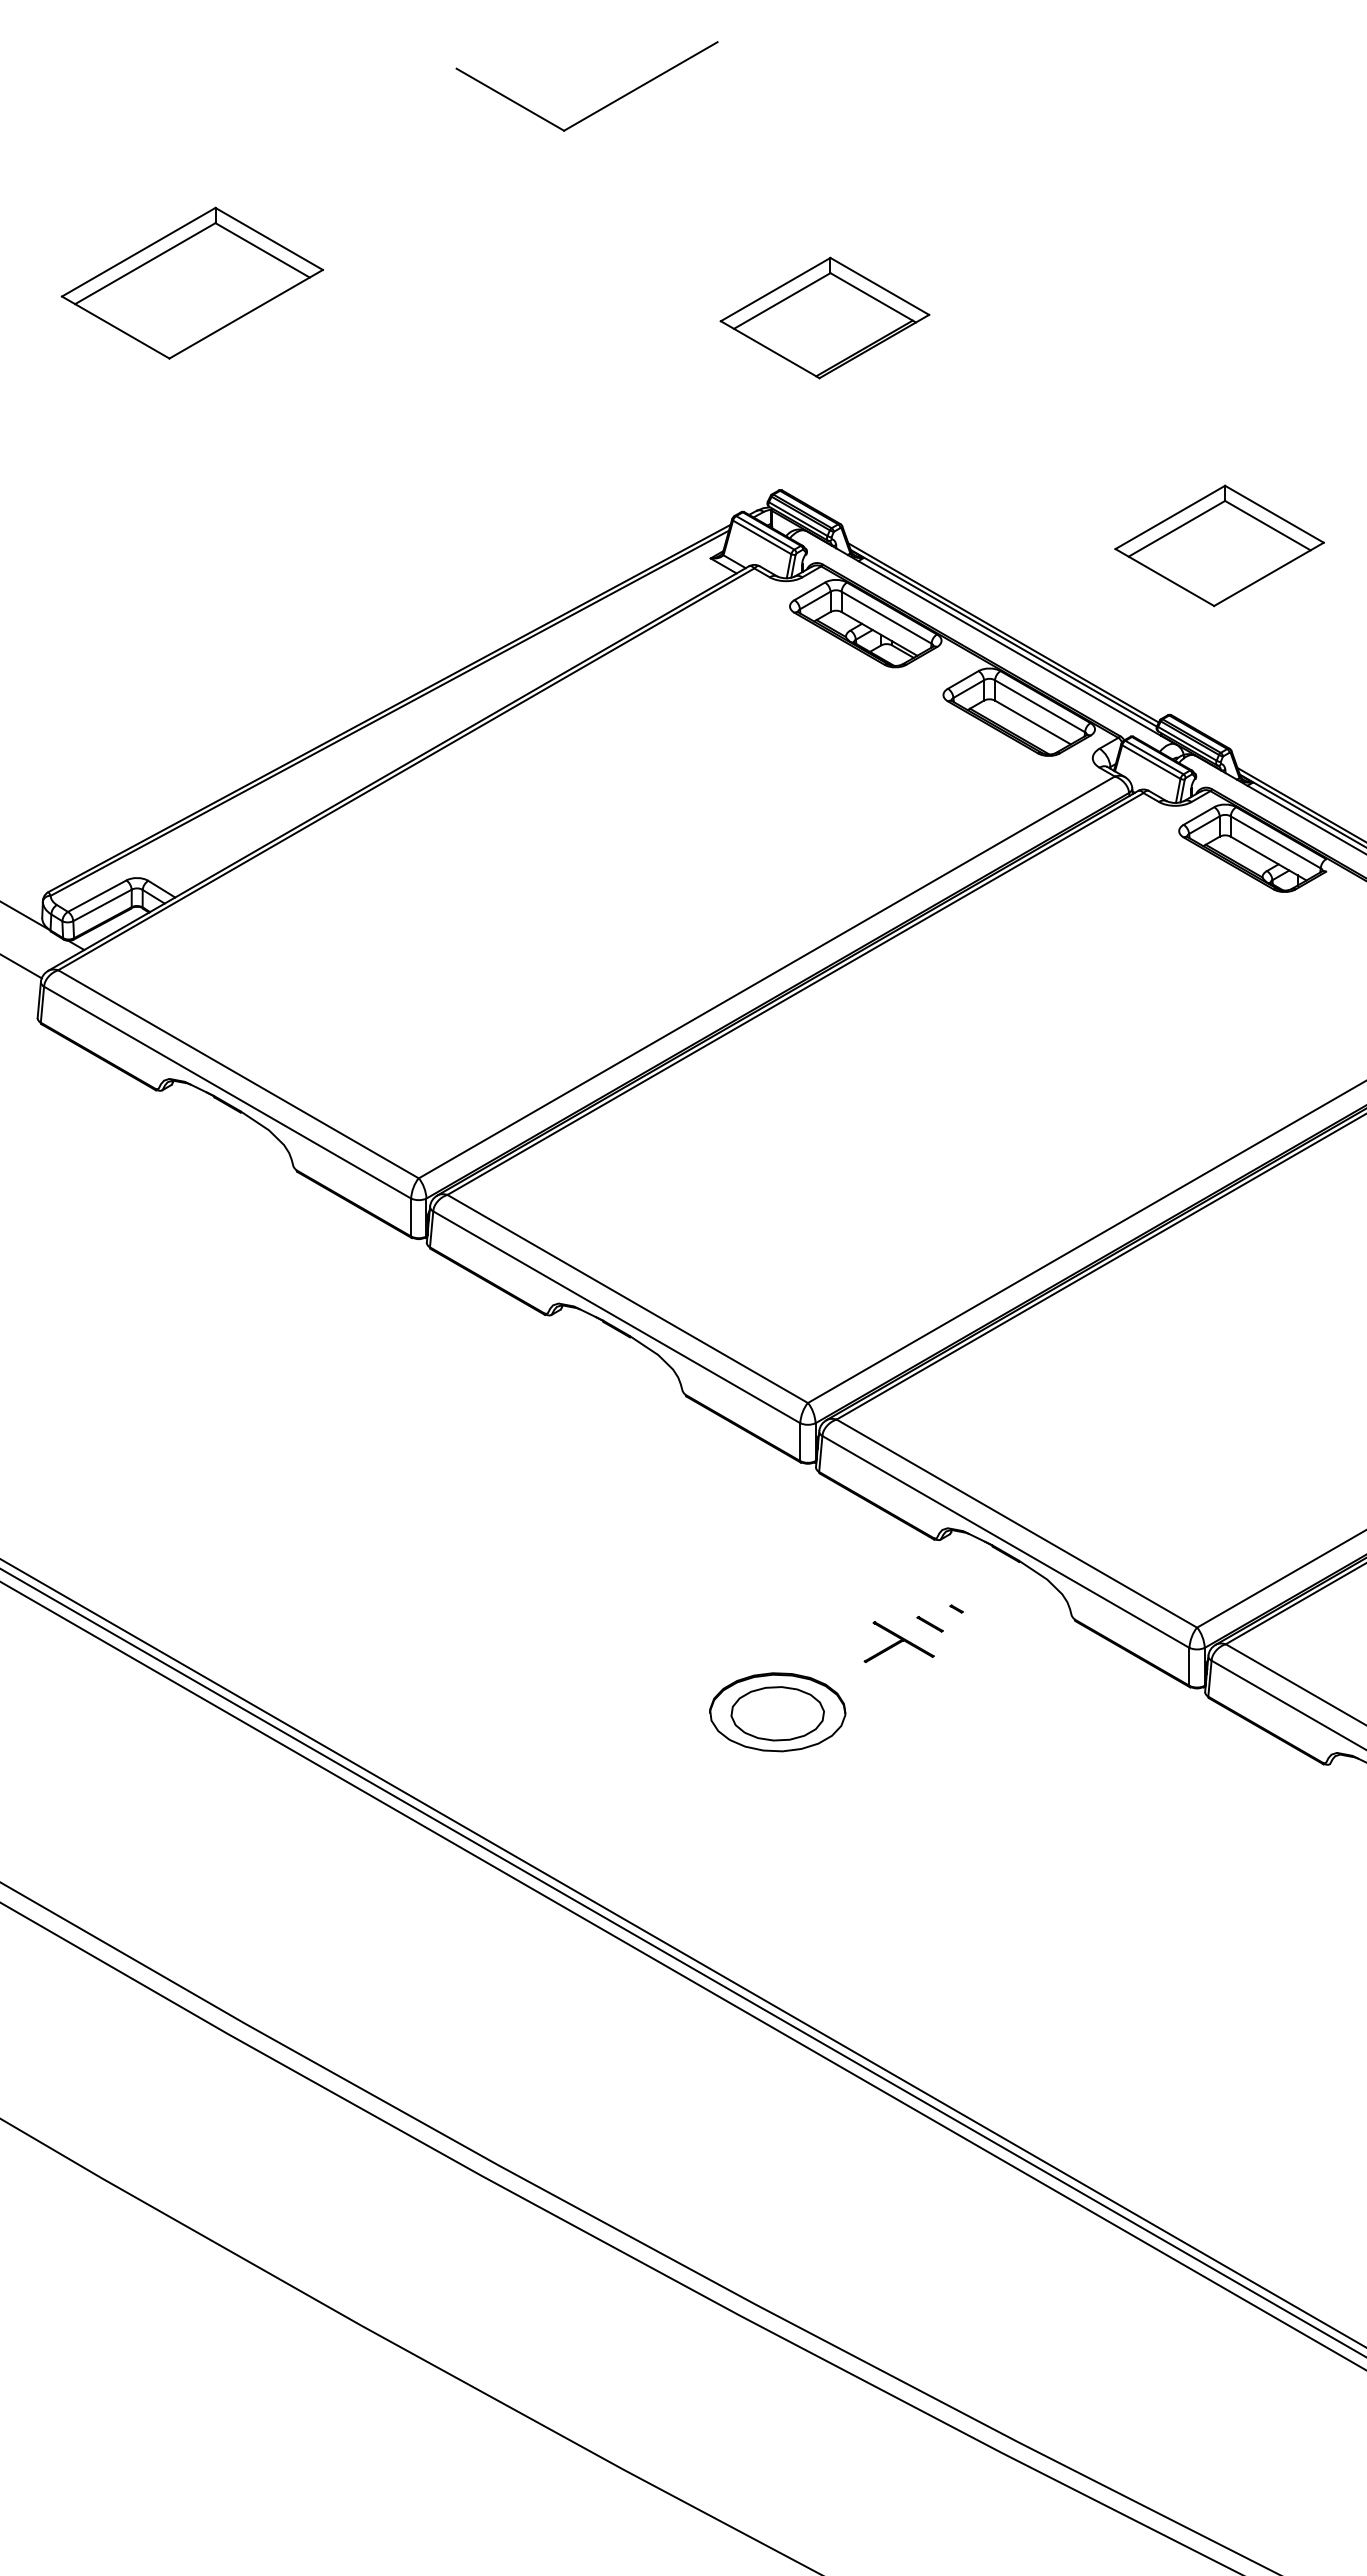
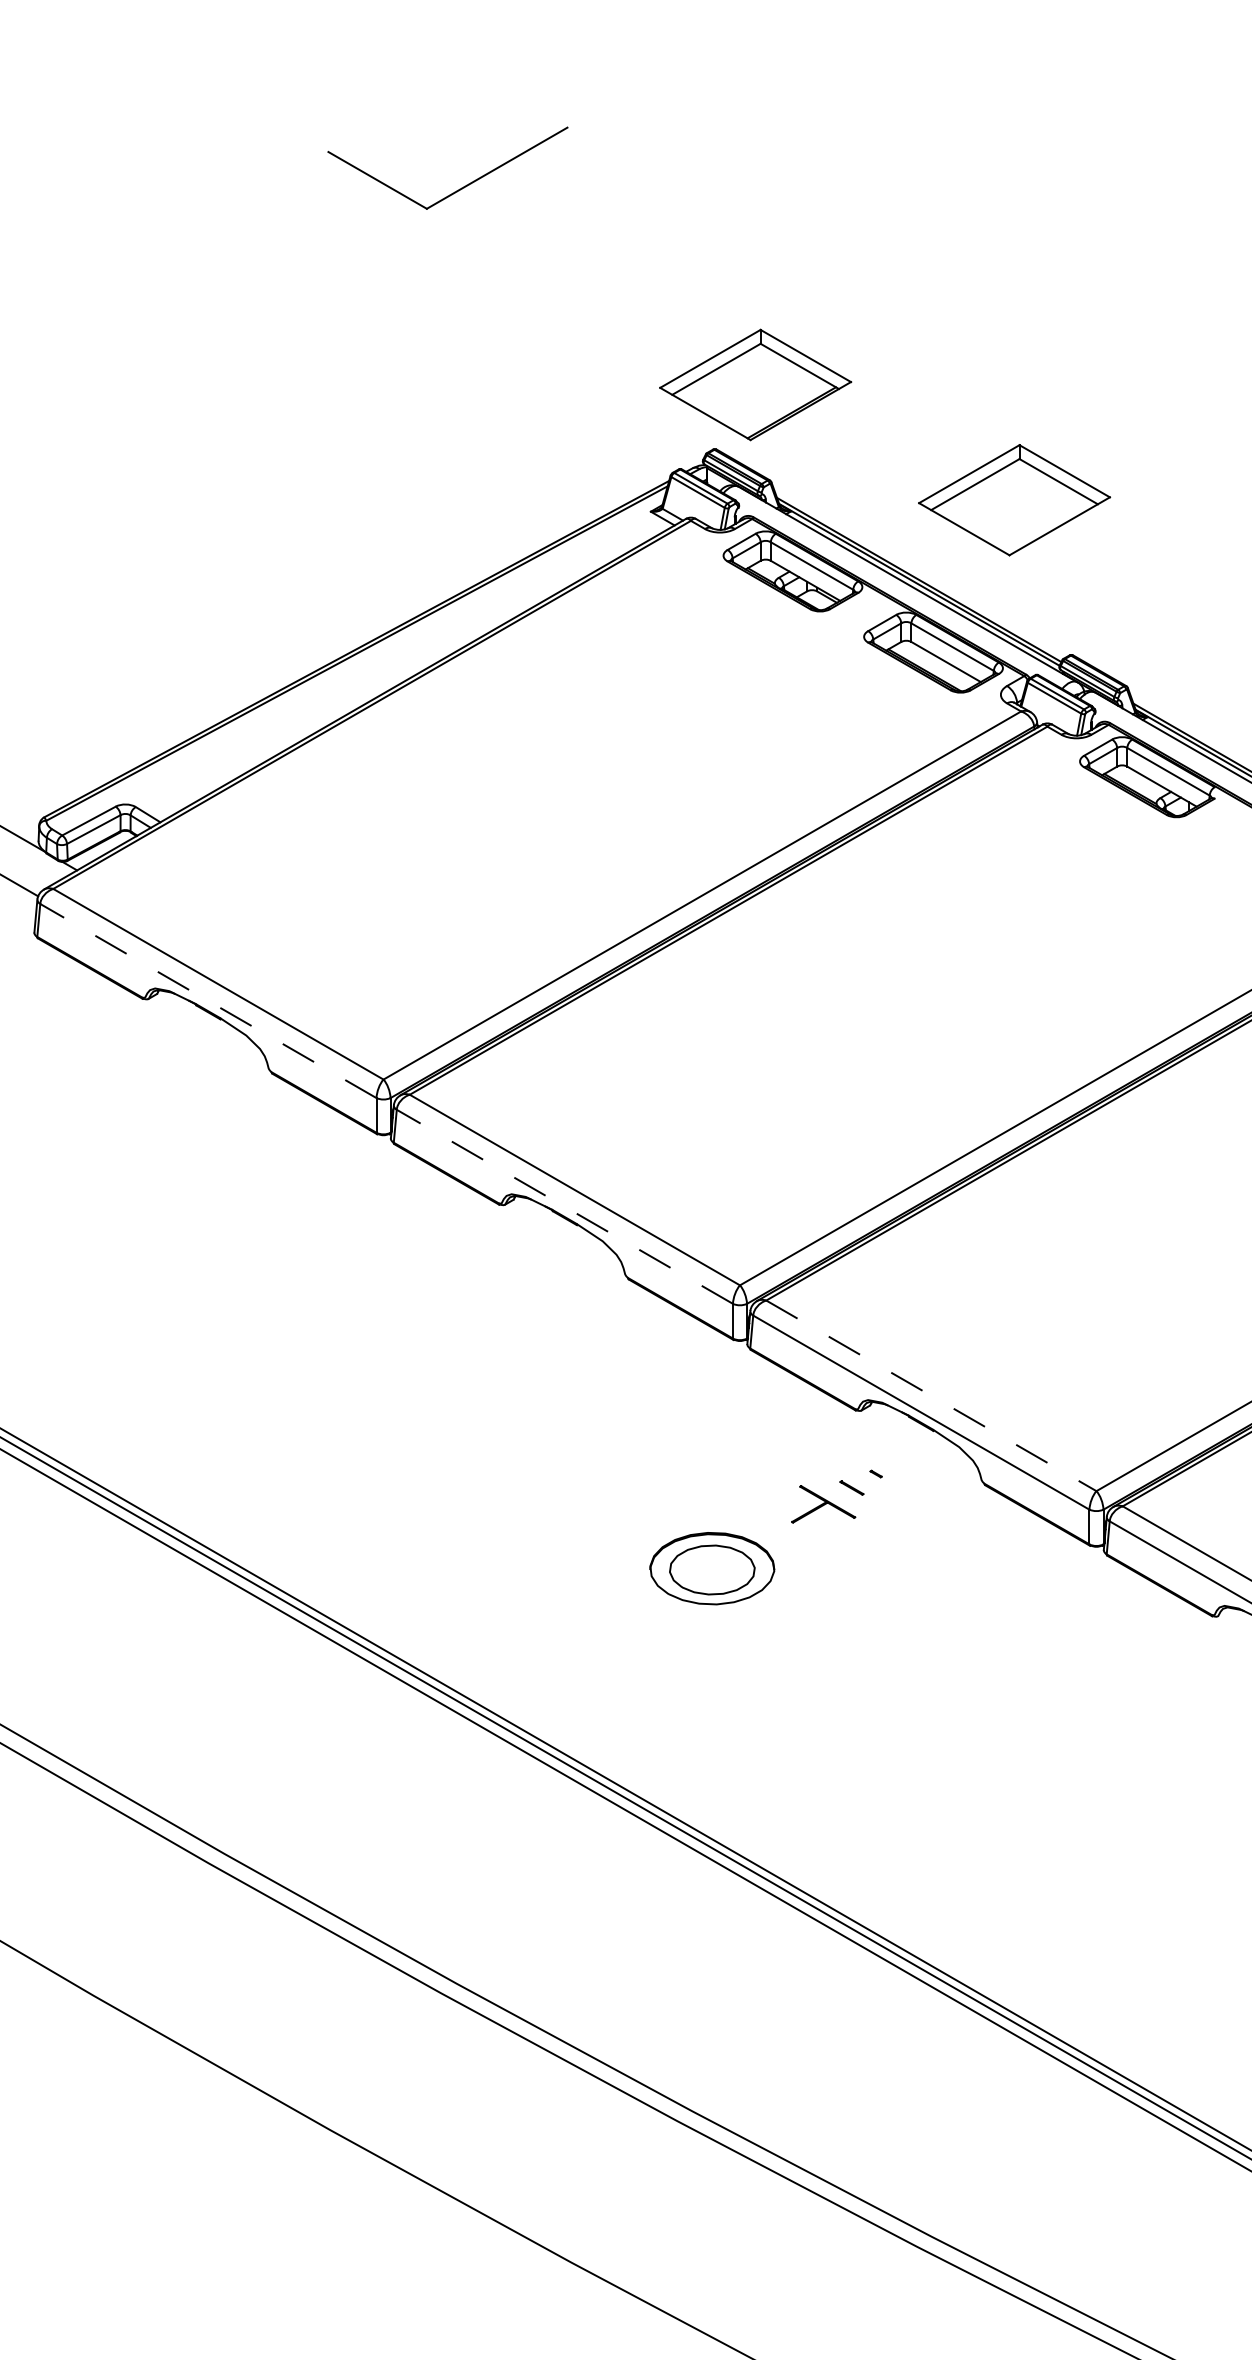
part: (598, 109) -> (458, 189), moved
part: (191, 282) -> (175, 258), removed
part: (824, 317) -> (755, 384), moved
part: (1219, 545) -> (1014, 499), moved
line: (227, 1092) -> (208, 1000), solid -> dashed
line: (616, 1317) -> (564, 1207), solid -> dashed
line: (1017, 1523) -> (931, 1395), solid -> dashed

